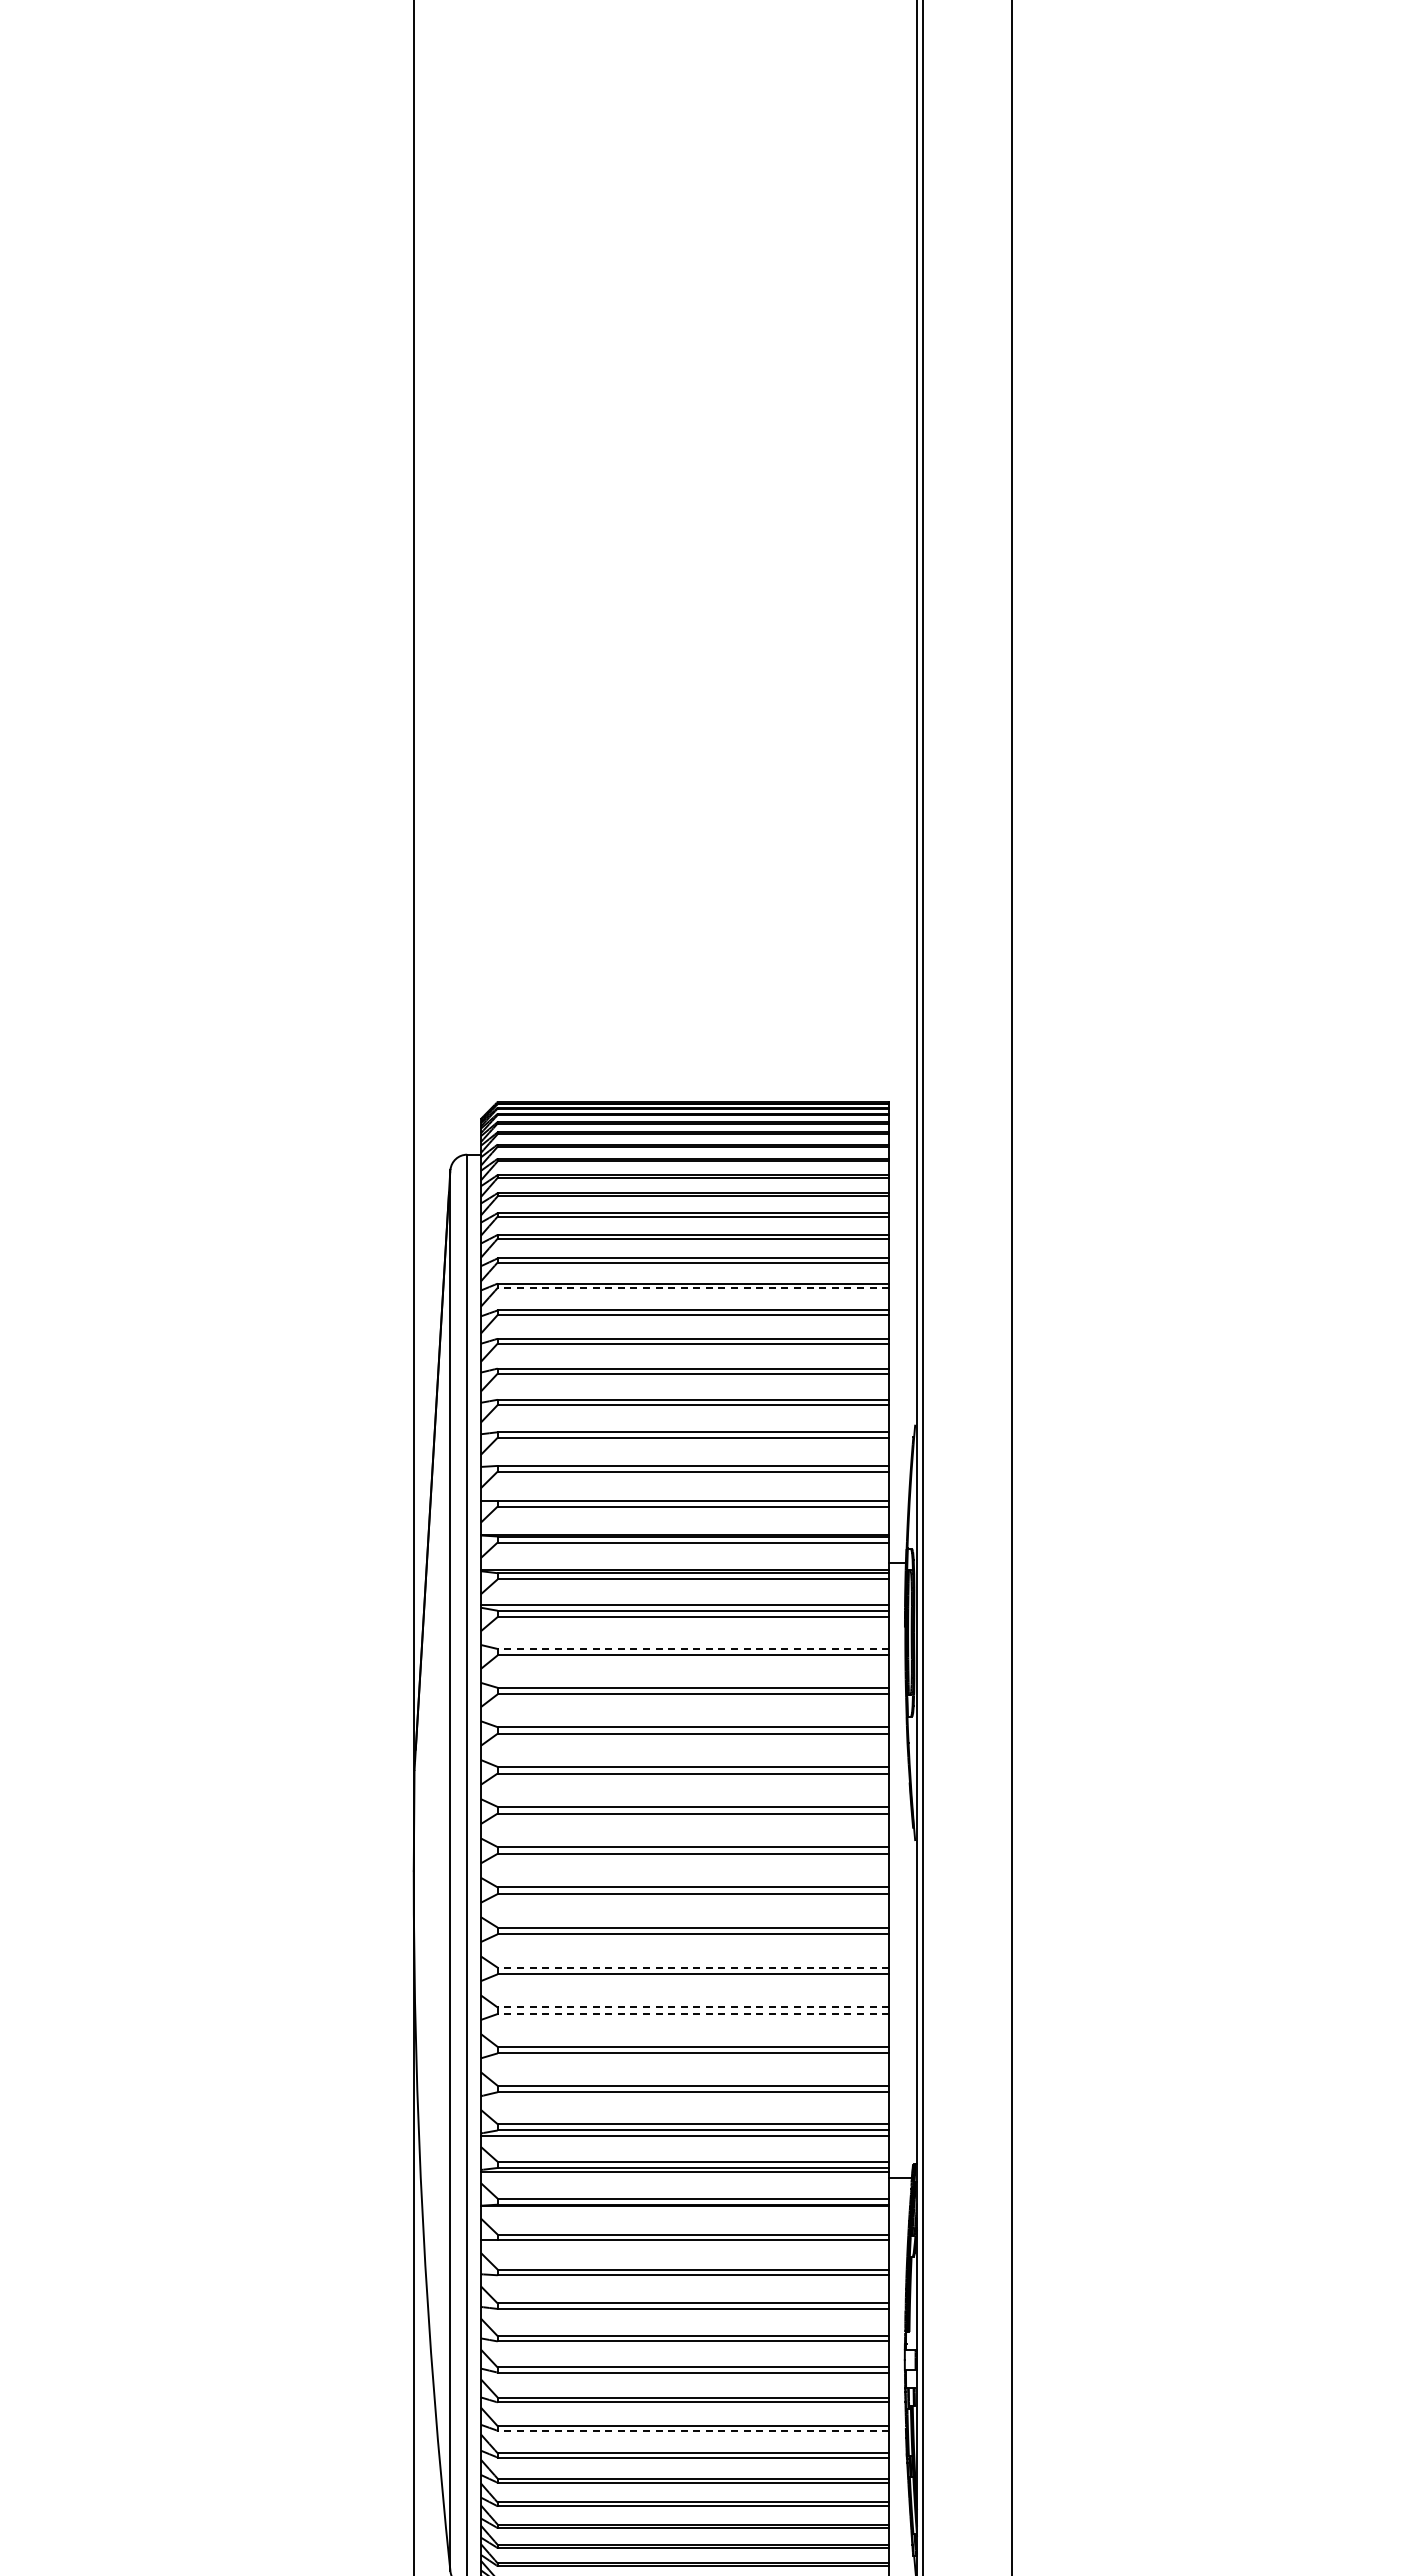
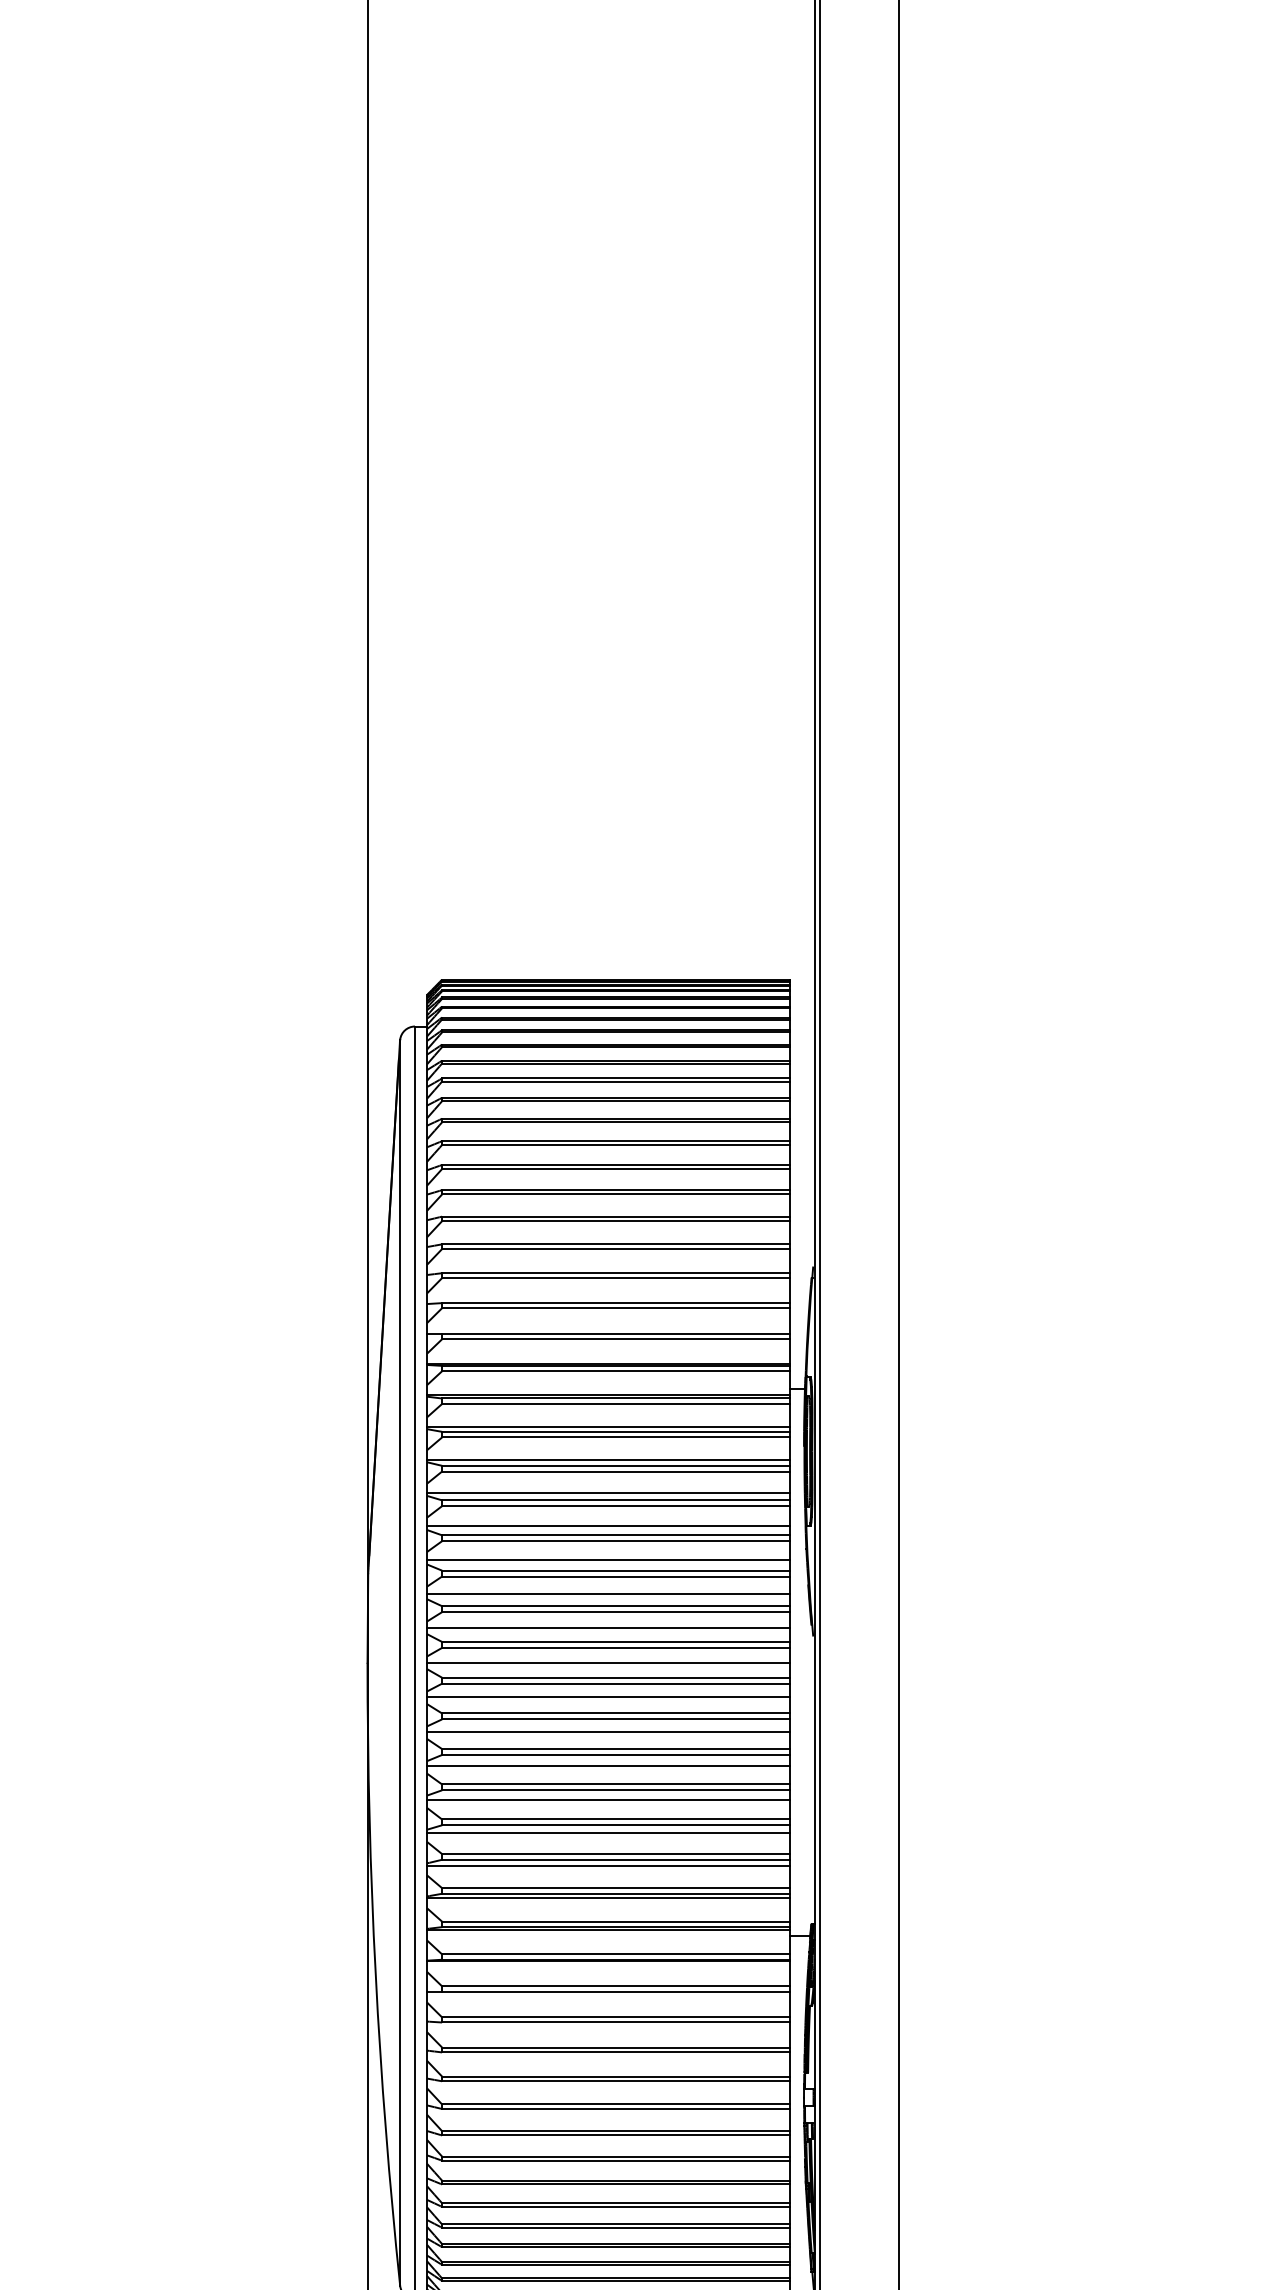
line: (693, 1288) -> (616, 1145), dashed -> solid
line: (684, 1641) -> (608, 1459), added
line: (693, 1648) -> (616, 1465), dashed -> solid
line: (684, 1679) -> (608, 1492), added
line: (684, 1716) -> (608, 1525), added
line: (684, 1754) -> (608, 1559), added
line: (684, 1793) -> (608, 1594), added
line: (684, 1831) -> (608, 1628), added
line: (684, 1870) -> (608, 1662), added
line: (684, 1909) -> (608, 1697), added
line: (684, 1947) -> (608, 1731), added
line: (693, 1967) -> (616, 1748), dashed -> solid
line: (684, 1986) -> (608, 1765), added
line: (693, 2007) -> (616, 1784), dashed -> solid
line: (693, 2014) -> (616, 1790), dashed -> solid
line: (684, 2024) -> (608, 1799), added
line: (684, 2062) -> (608, 1833), added
line: (684, 2099) -> (608, 1866), added
line: (693, 2430) -> (616, 2160), dashed -> solid

